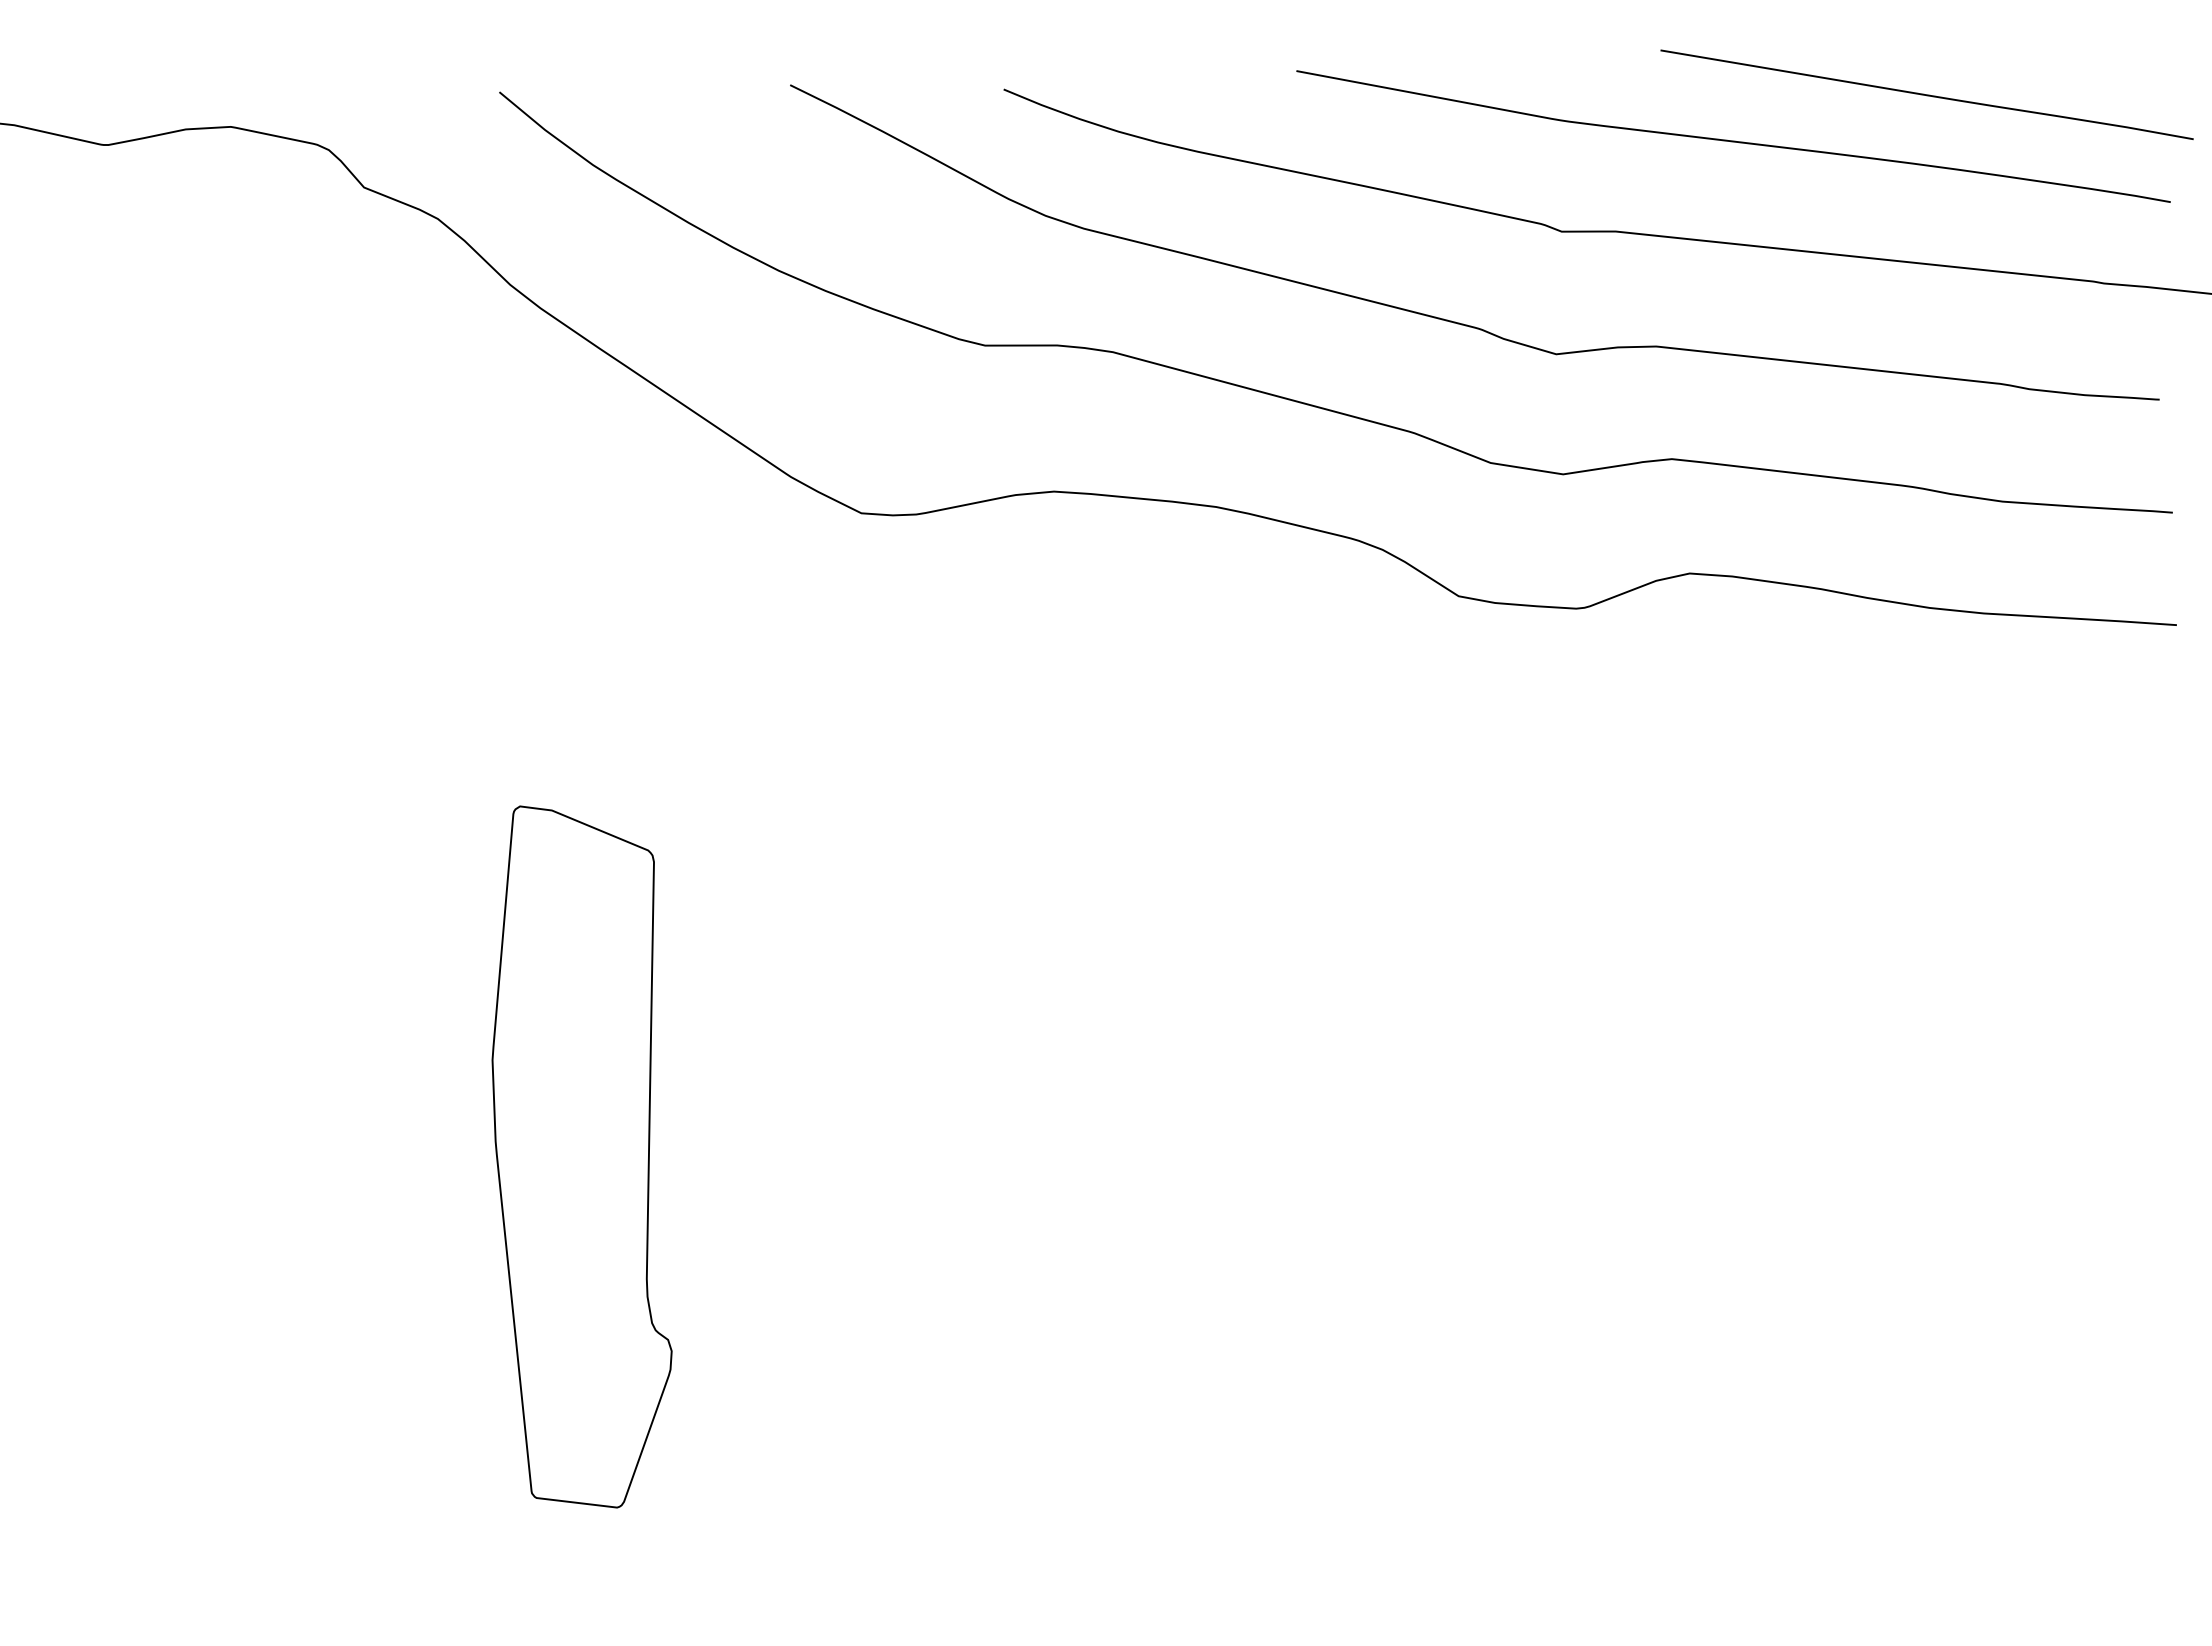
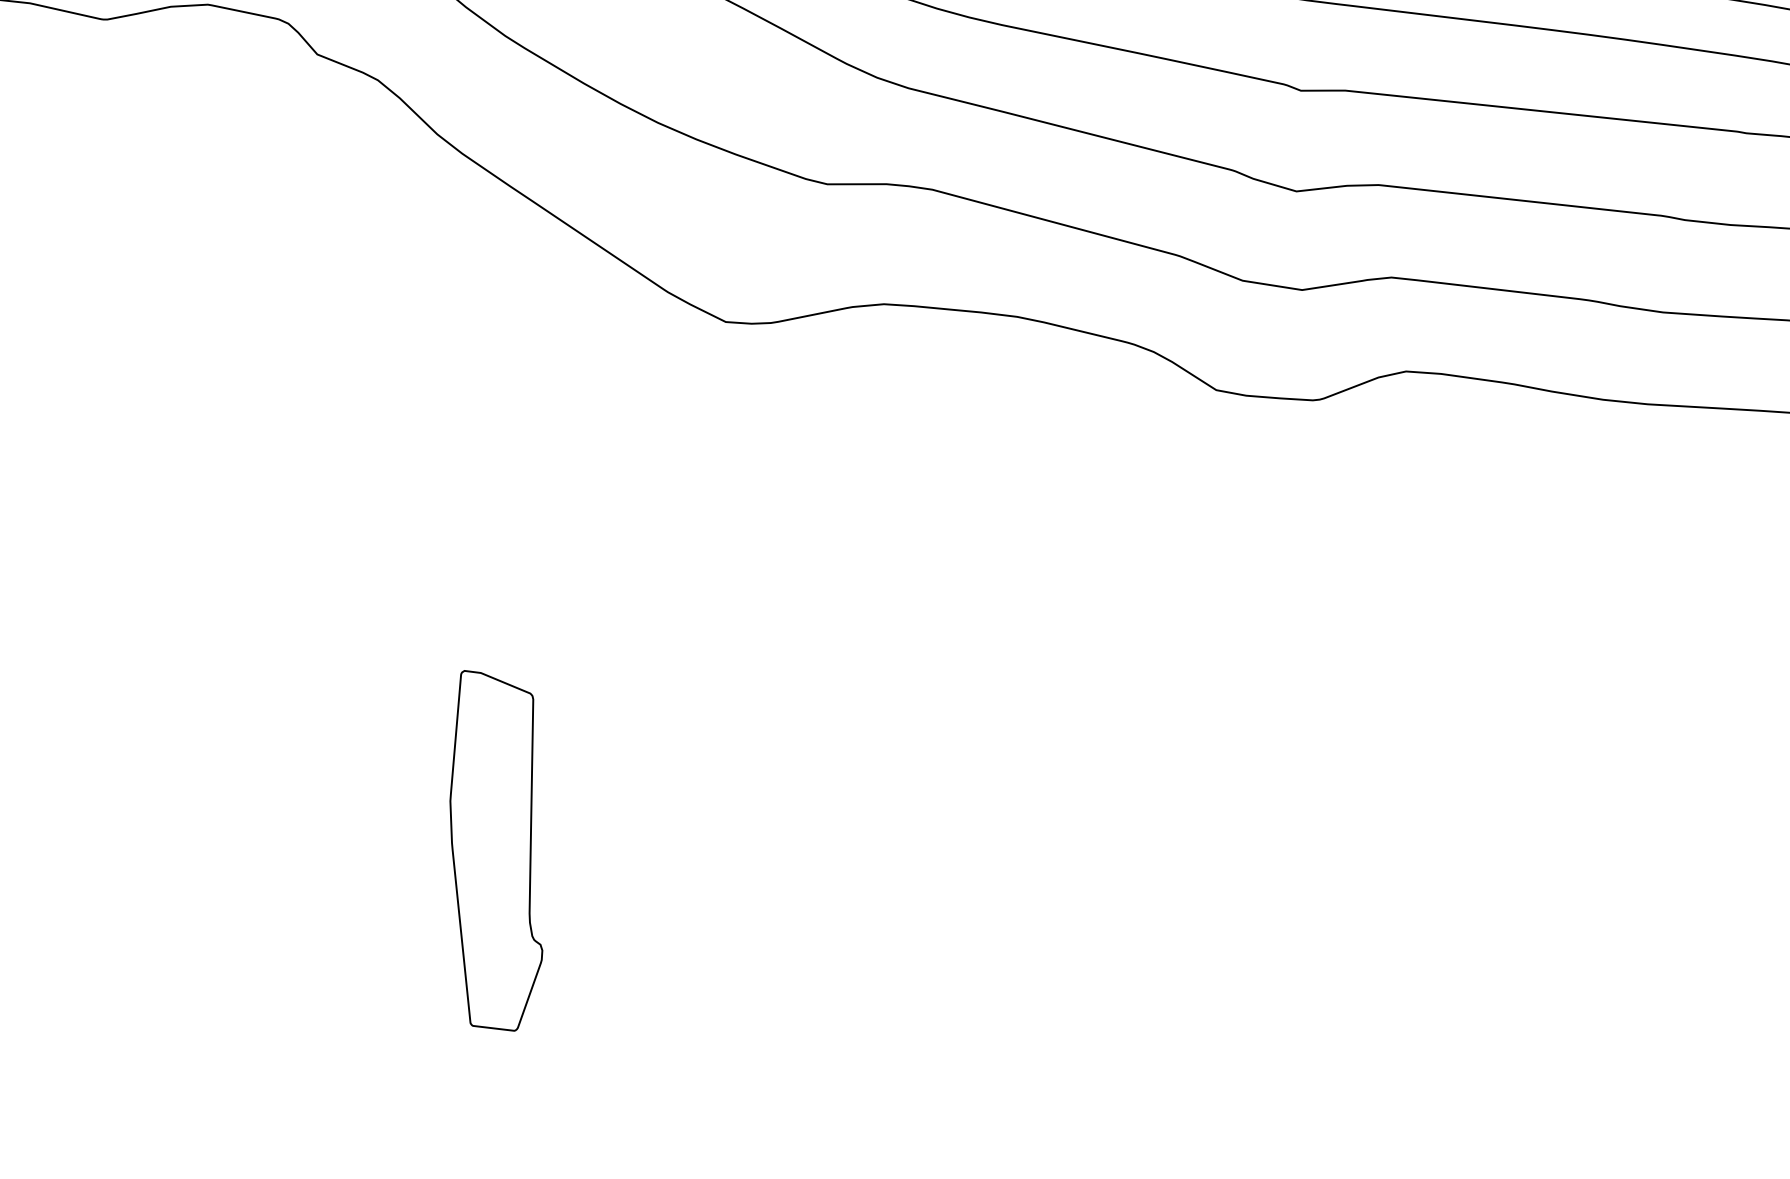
part: (581, 1157) -> (495, 851), size x0.62

